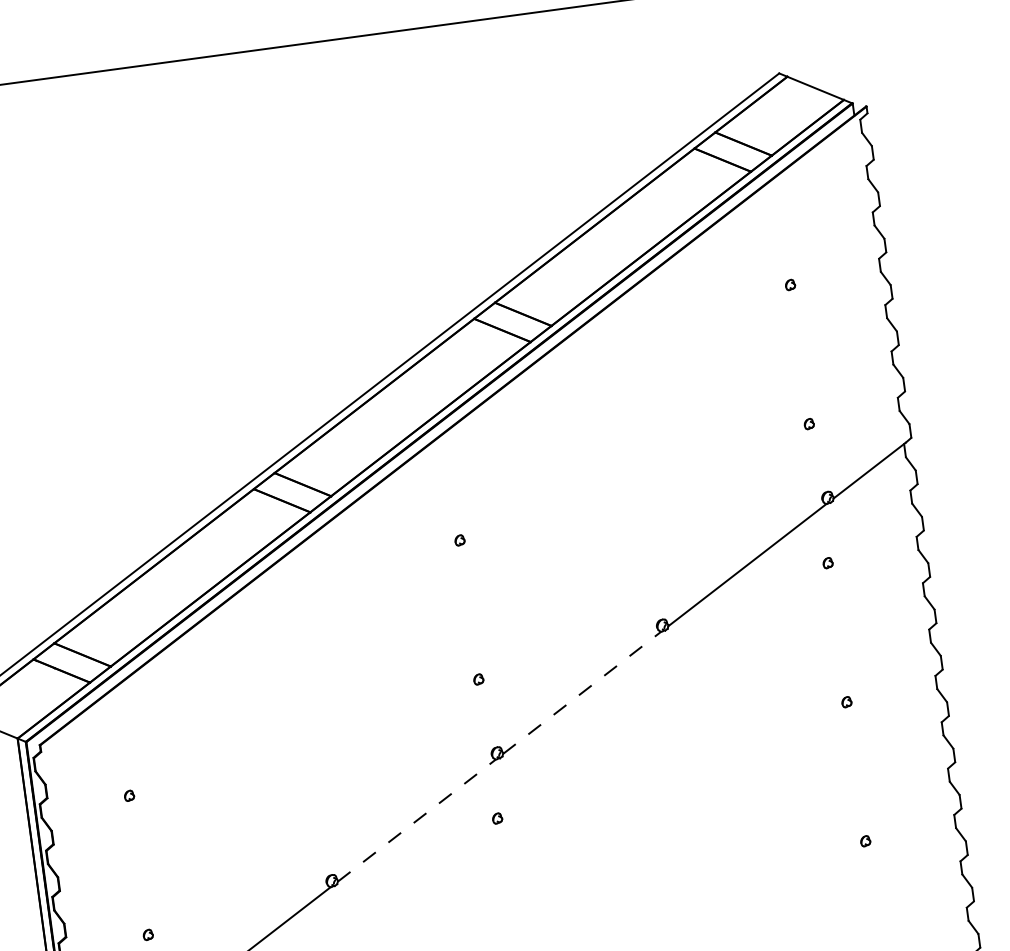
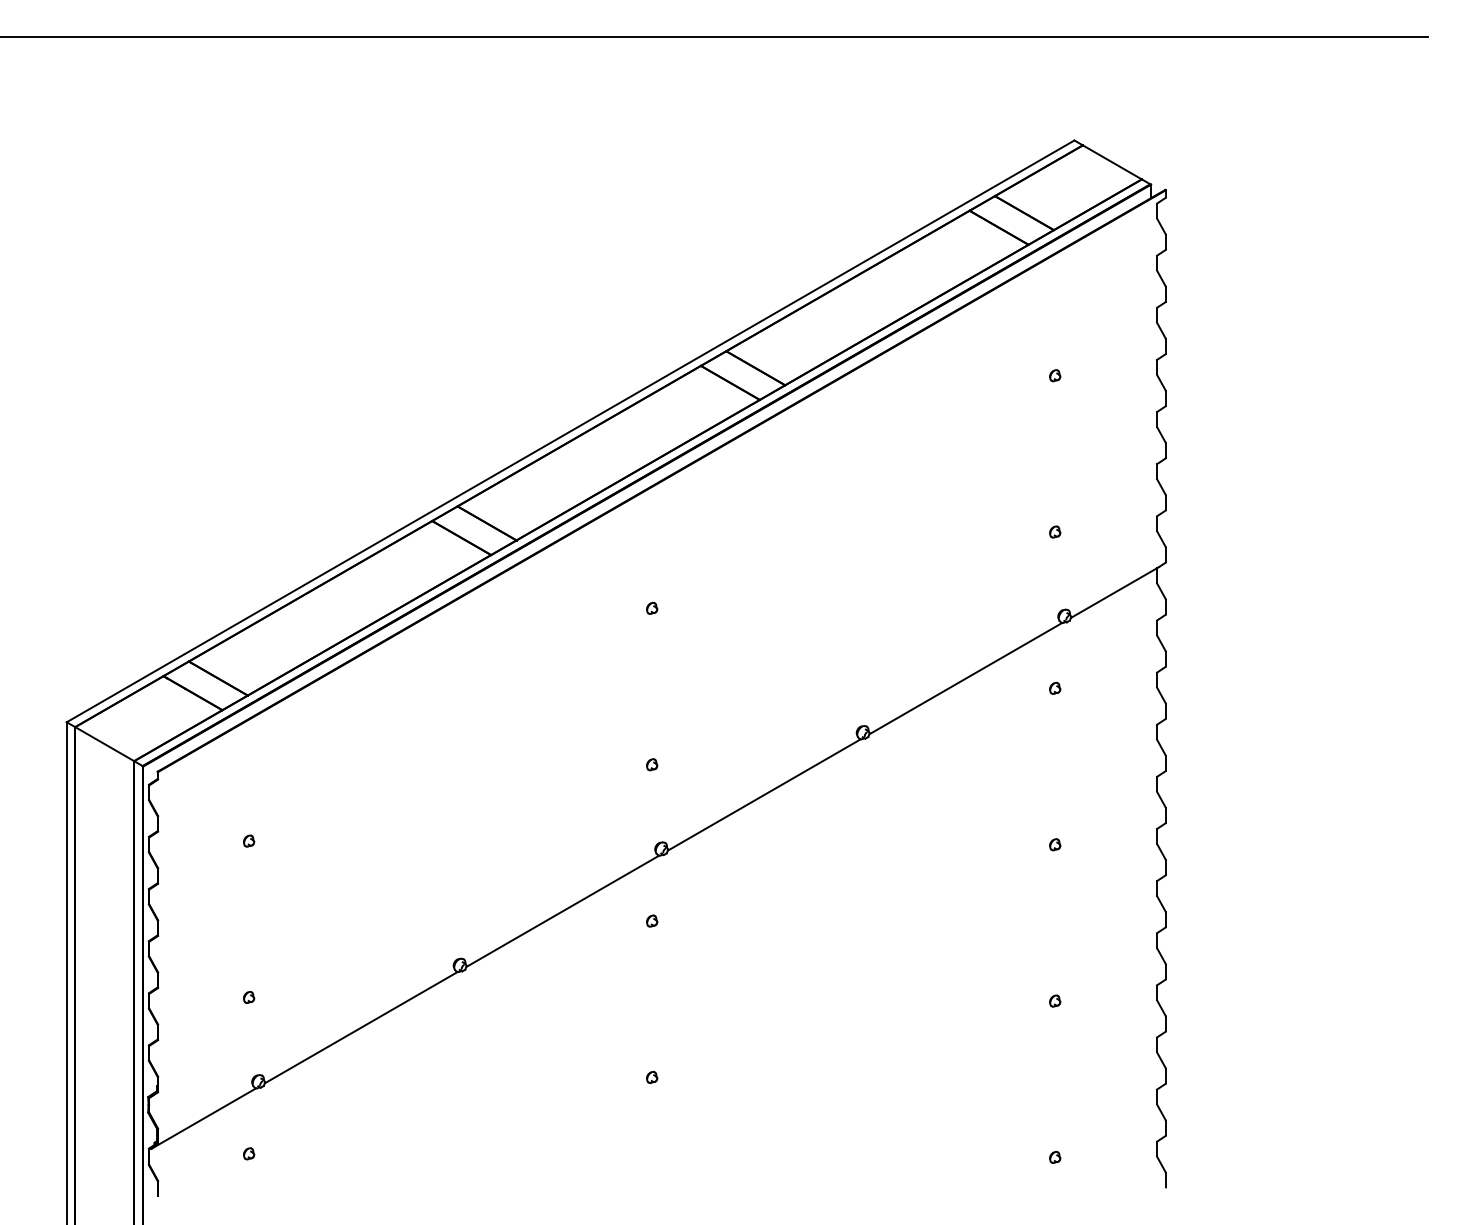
line: (582, 692) -> (764, 794), dashed -> solid
line: (417, 820) -> (563, 911), dashed -> solid

